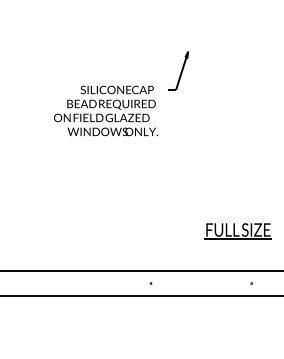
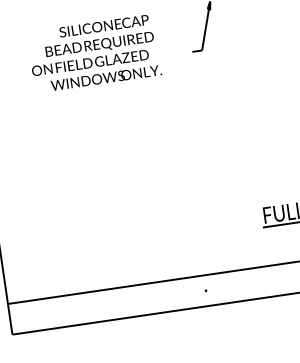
text: (106, 110) -> (94, 53), moved

